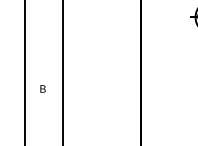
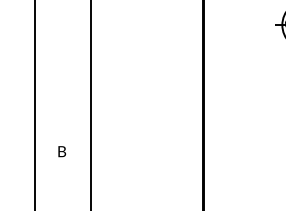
text: (42, 88) -> (61, 150), moved

